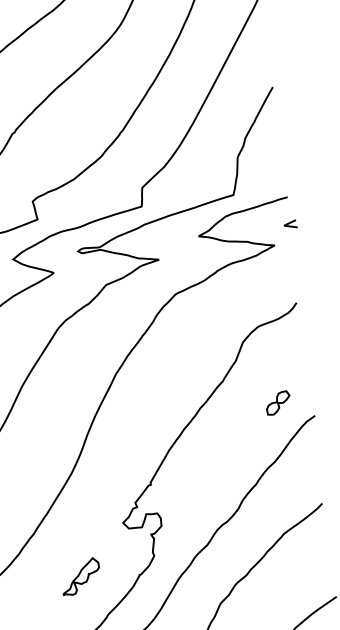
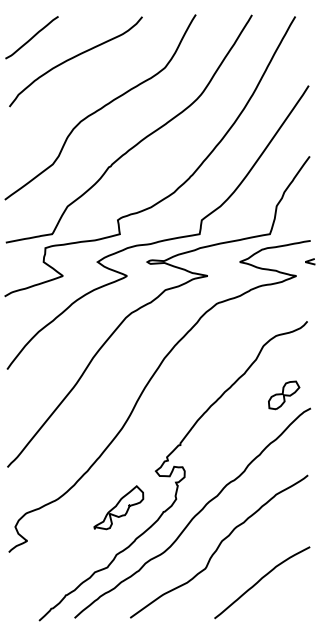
part: (278, 403) -> (284, 395), size x1.67
part: (80, 576) -> (118, 507), size x1.67

